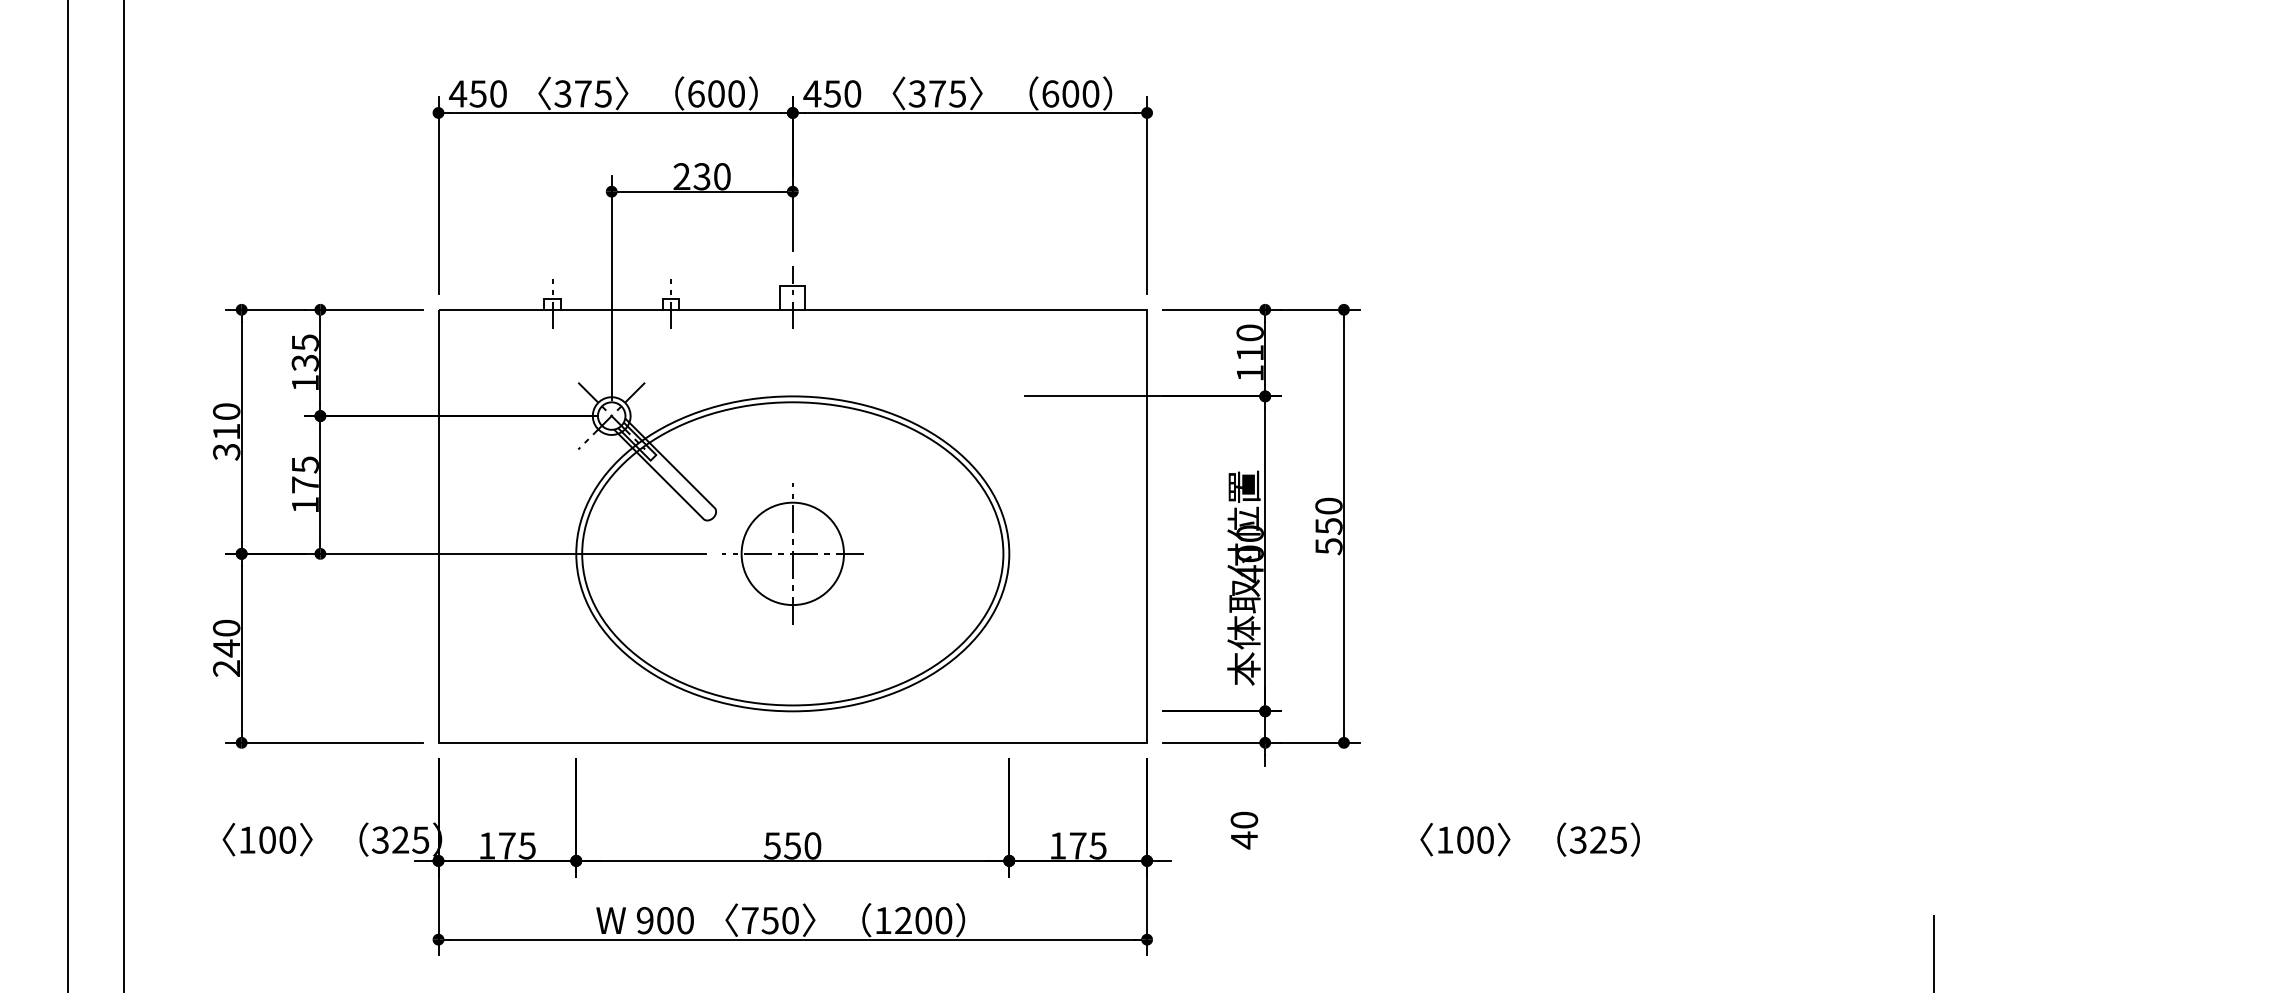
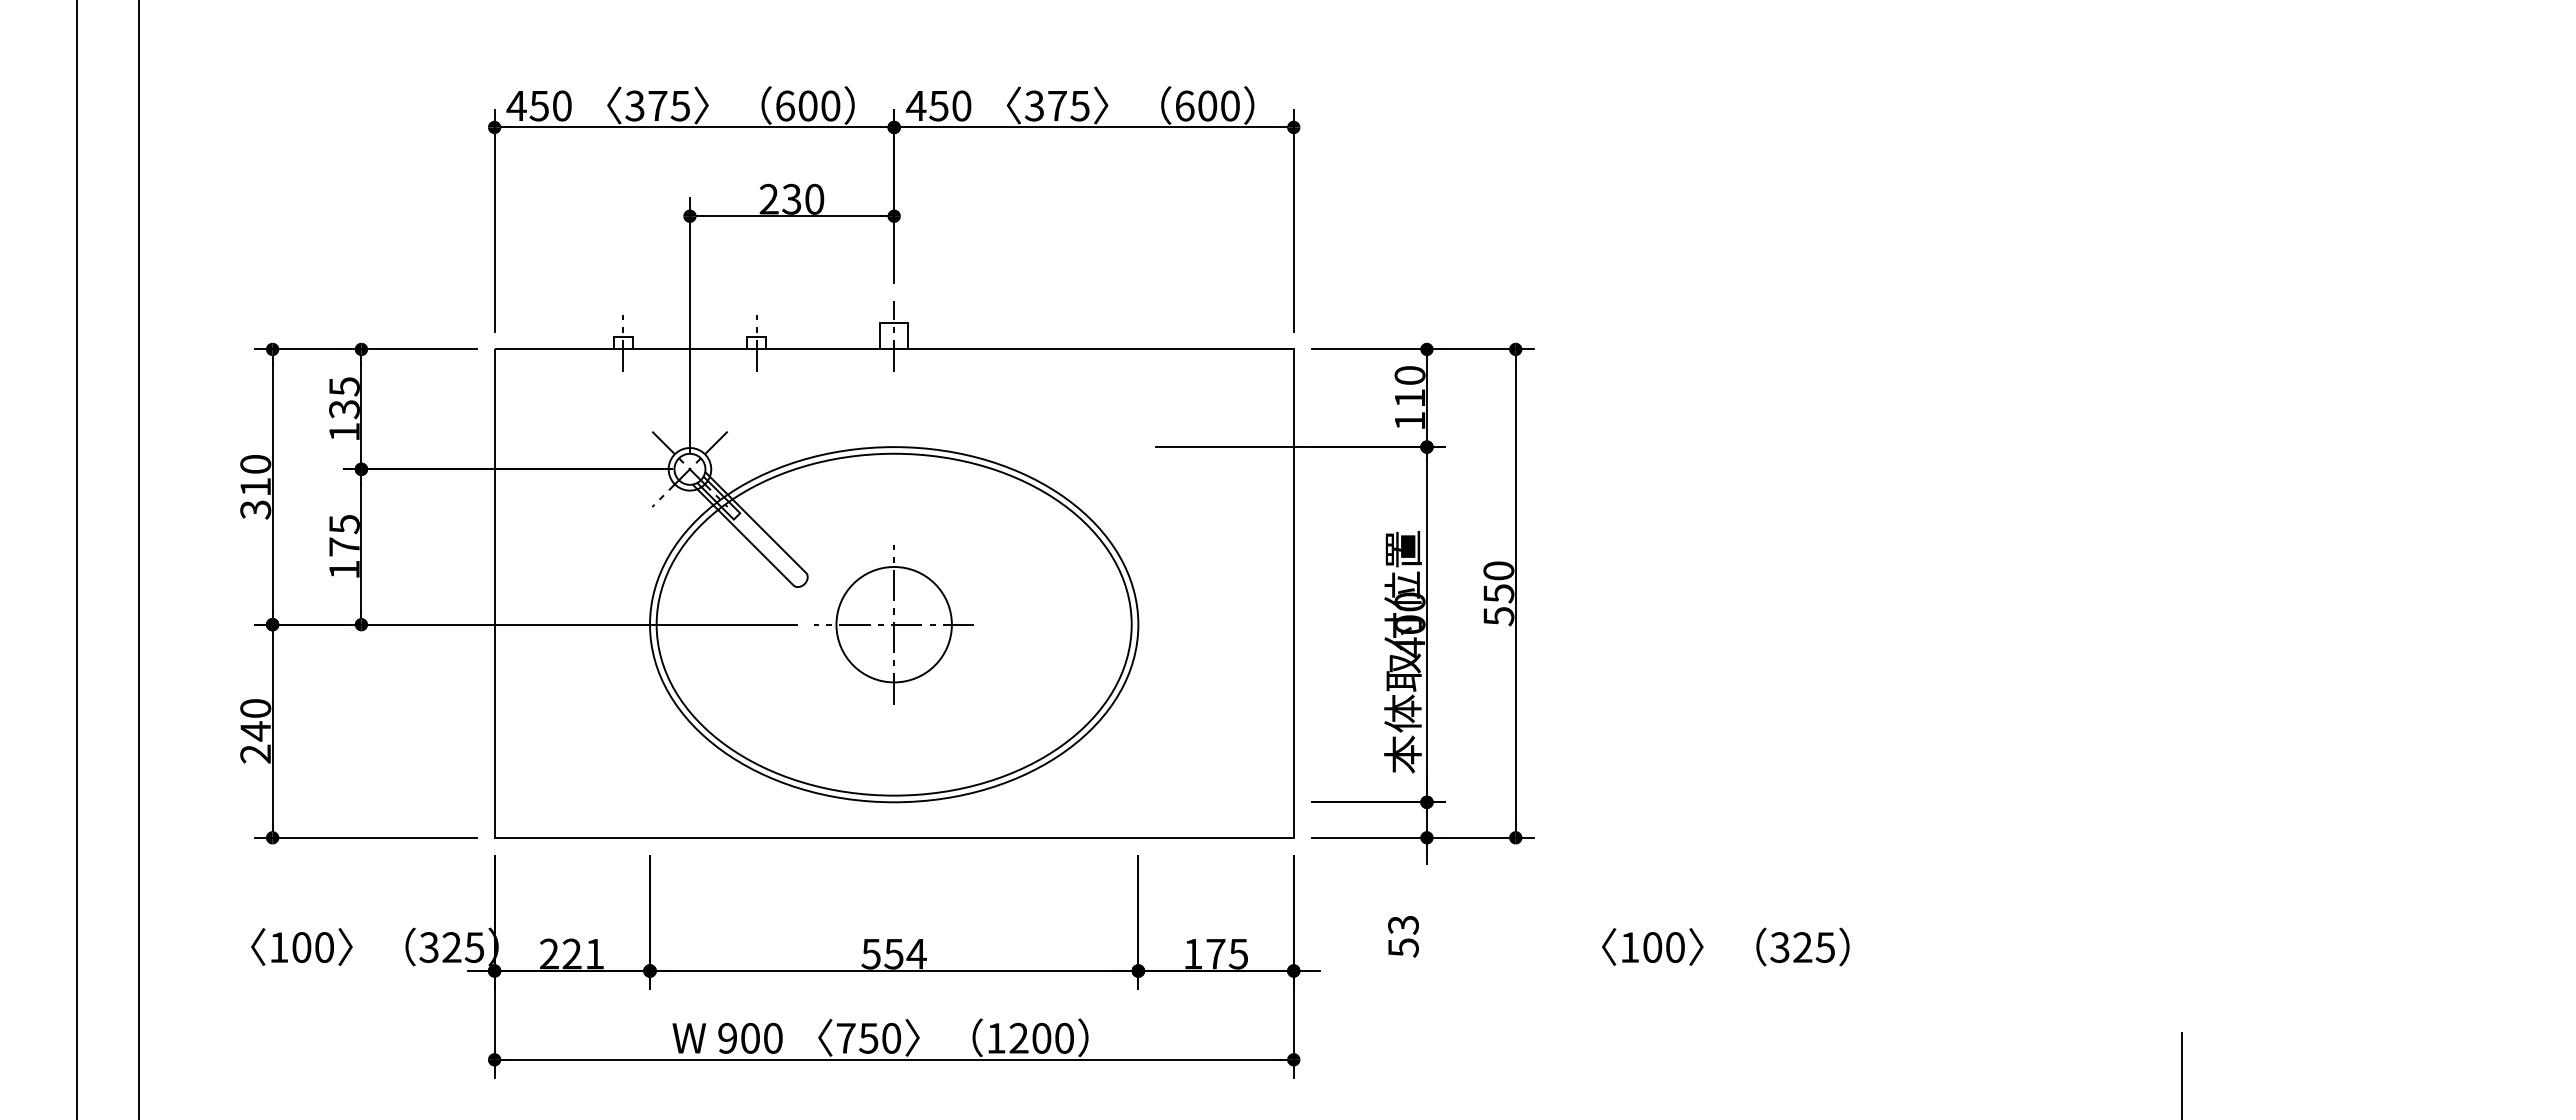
text: (1244, 830) -> (1403, 936), 40 -> 53
text: (507, 845) -> (572, 953), 175 -> 221
text: (812, 845) -> (916, 953), 550 -> 554

